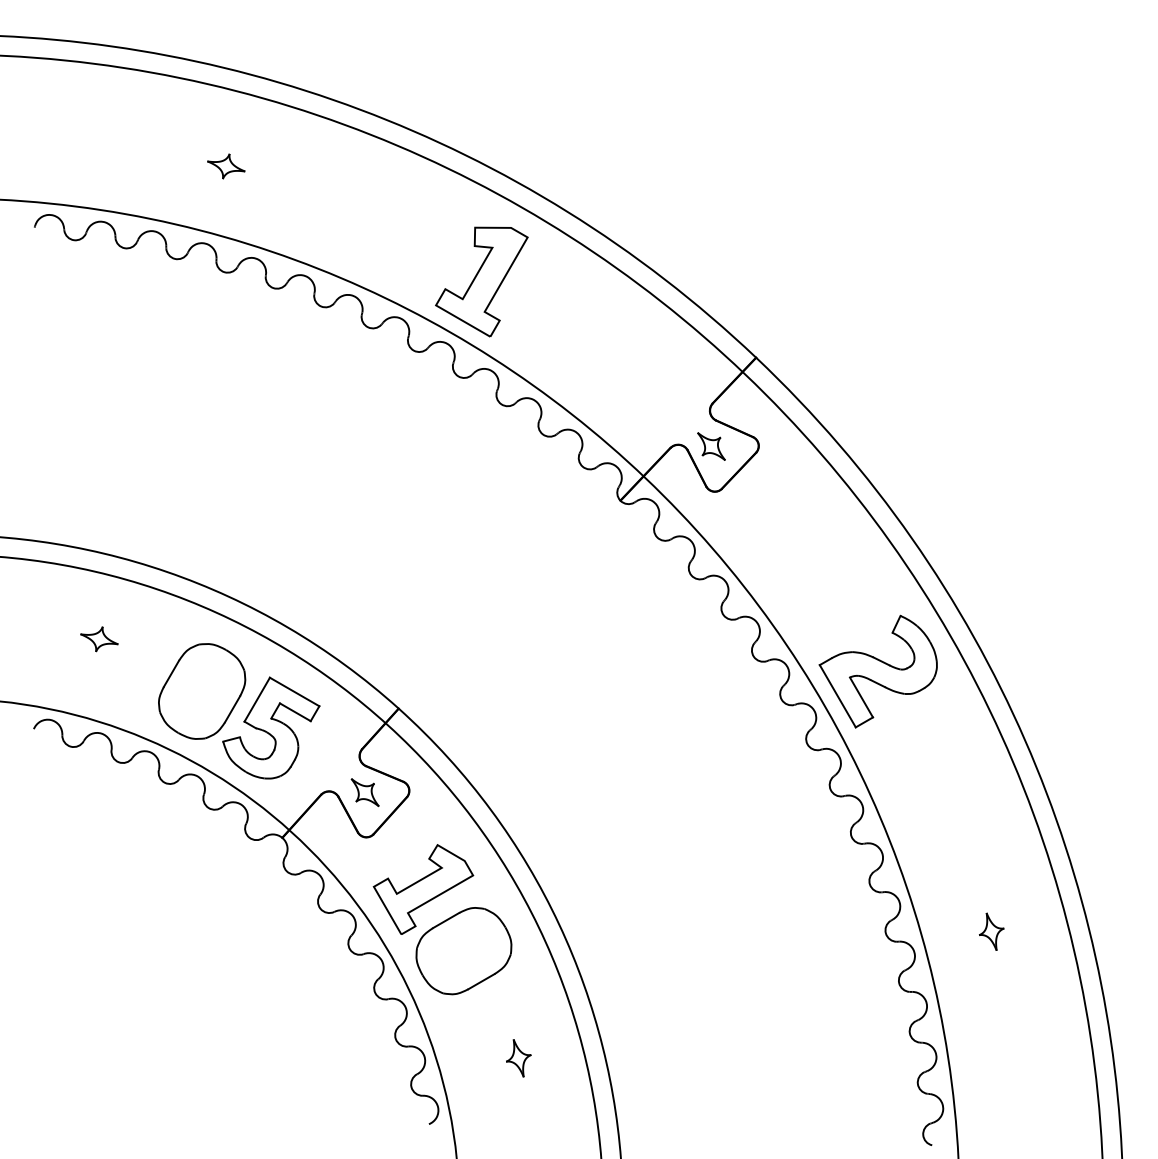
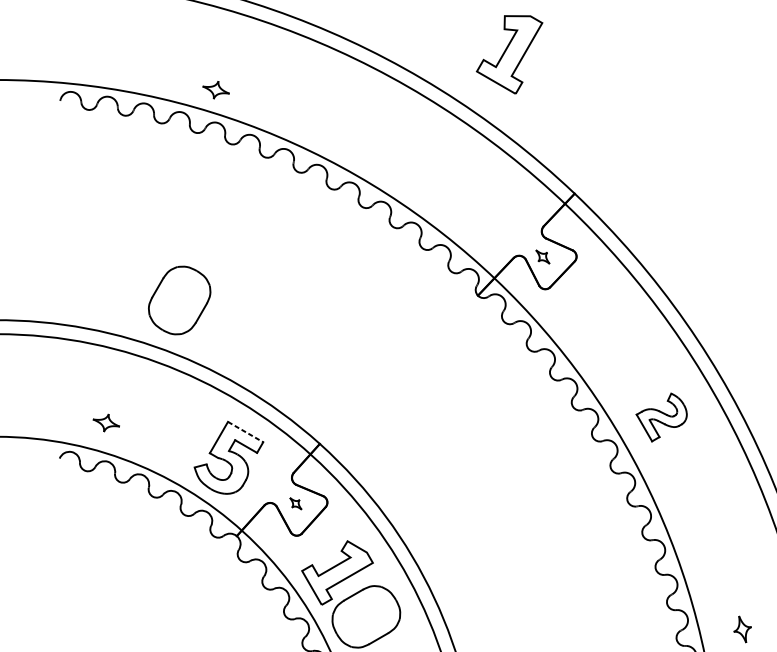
part: (226, 166) -> (216, 90), moved
part: (481, 281) -> (509, 54), moved
part: (711, 446) -> (542, 257), size x0.7
part: (99, 639) -> (106, 423), moved
part: (877, 671) -> (661, 417), size x0.6
part: (202, 691) -> (179, 300), moved
line: (294, 691) -> (245, 431), solid -> dashed
part: (364, 792) -> (295, 503), size x0.6
part: (991, 931) -> (742, 629), moved

